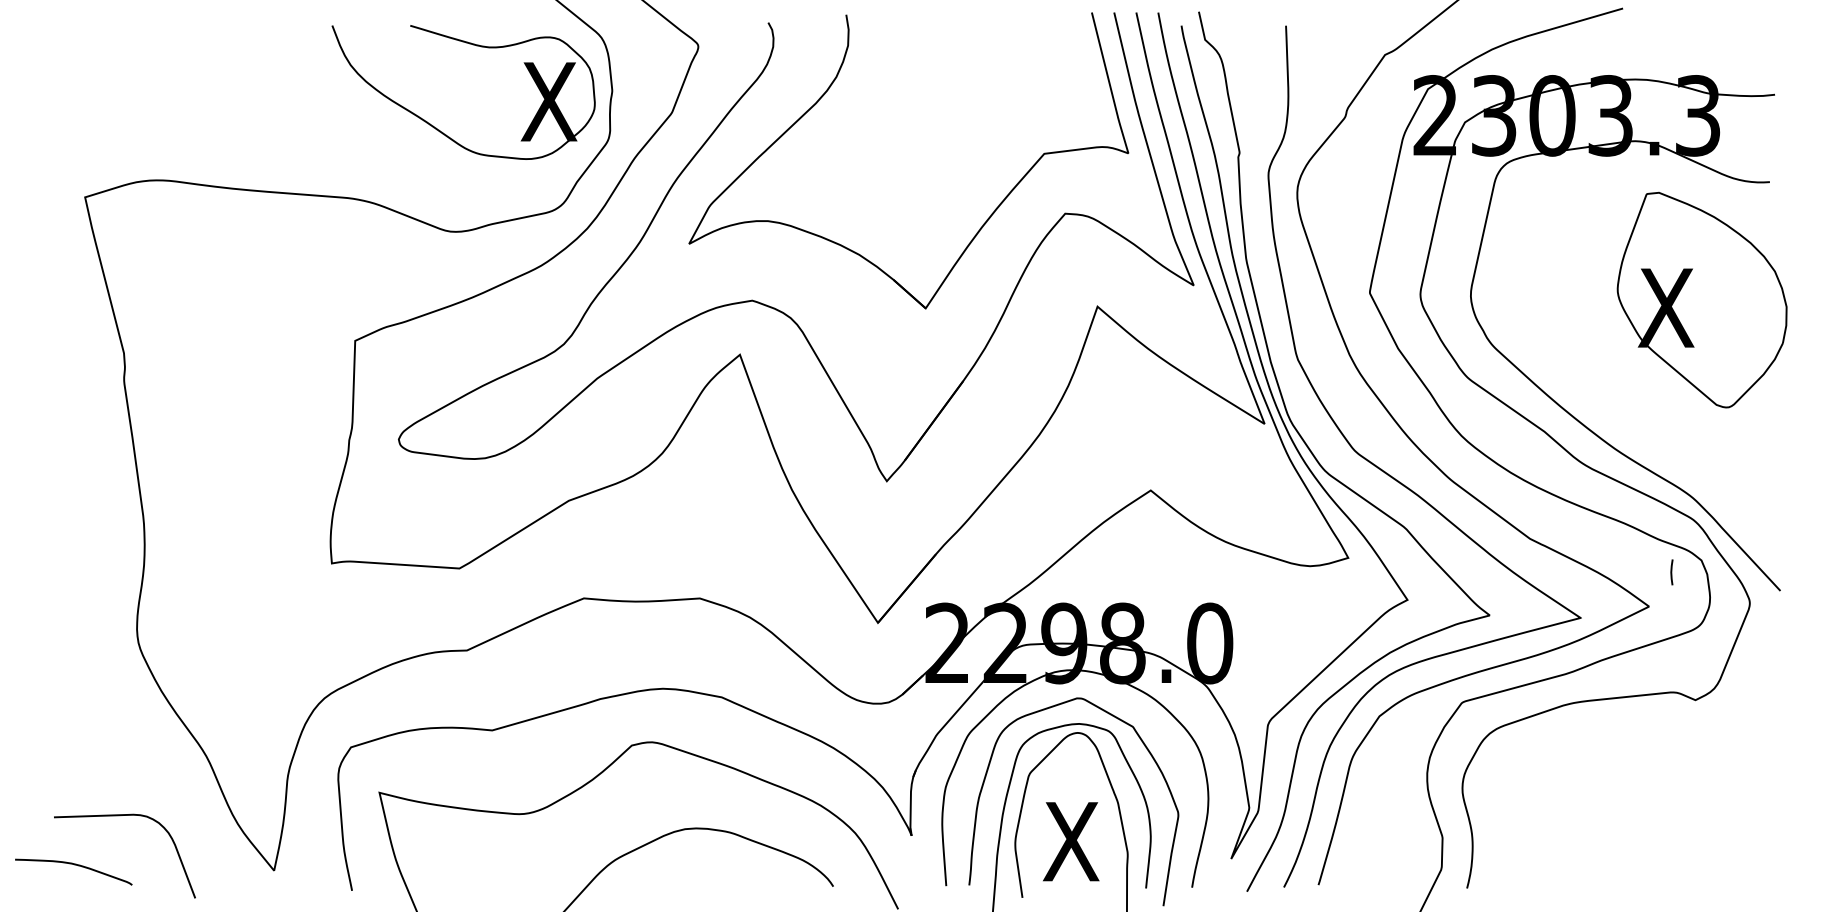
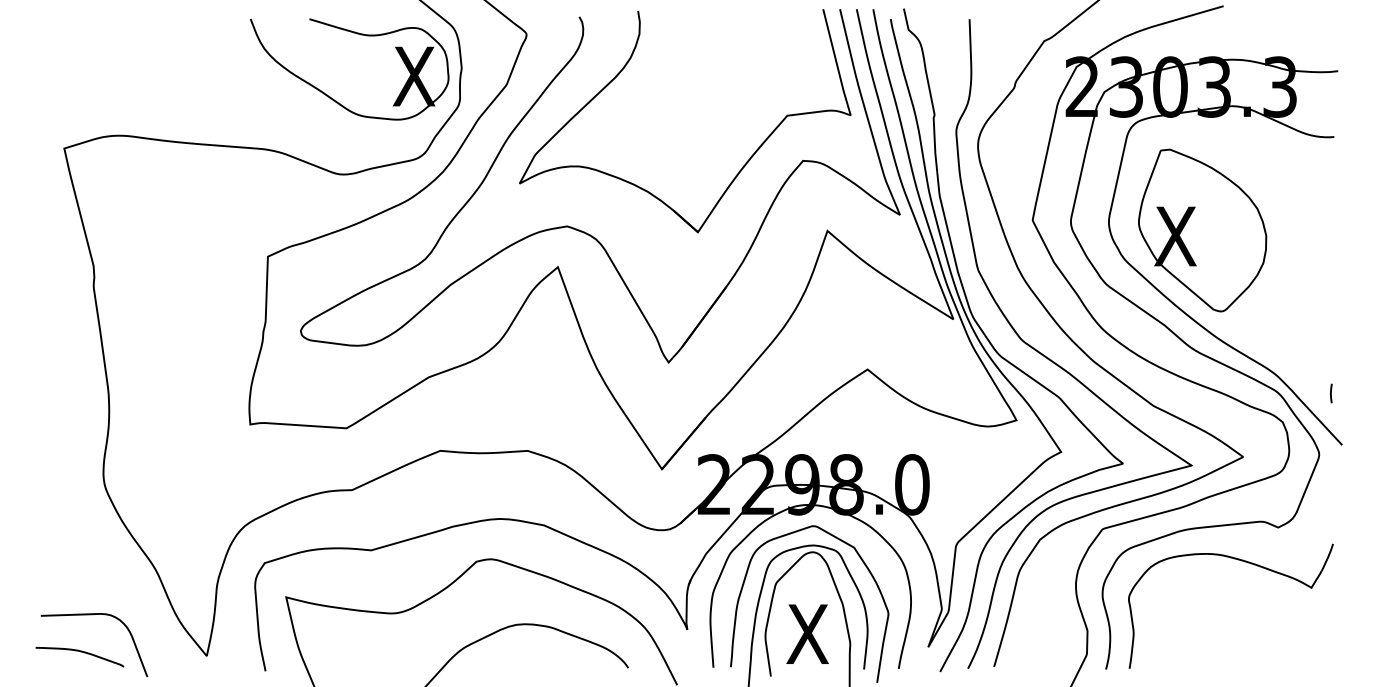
part: (1701, 299) -> (1202, 230), moved
line: (1671, 572) -> (1330, 393), moved
curve: (1652, 746) -> (1245, 562), added
curve: (74, 865) -> (80, 652), moved

